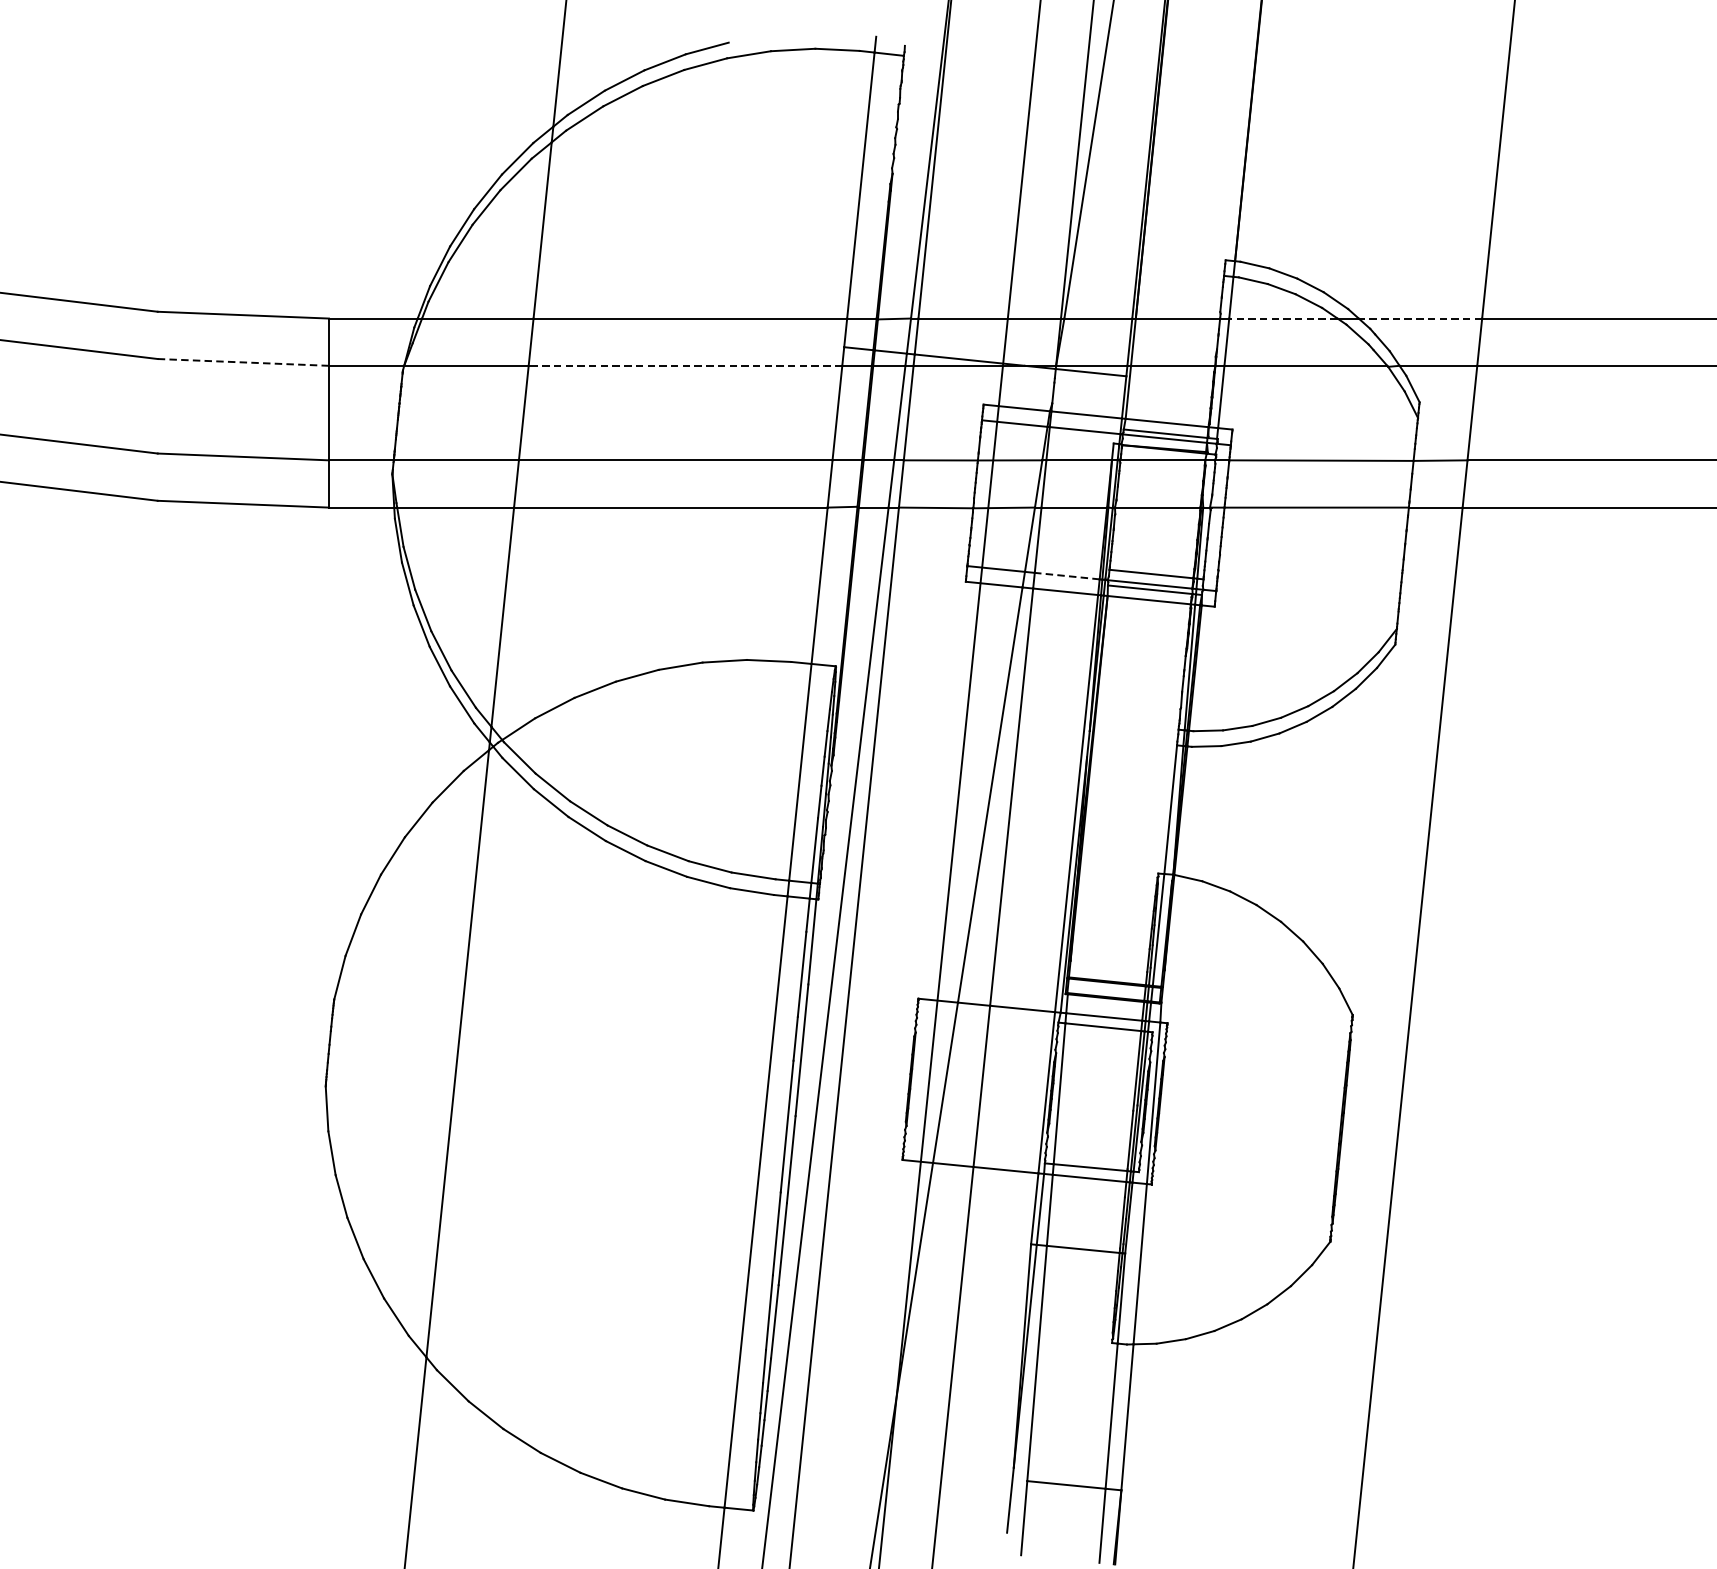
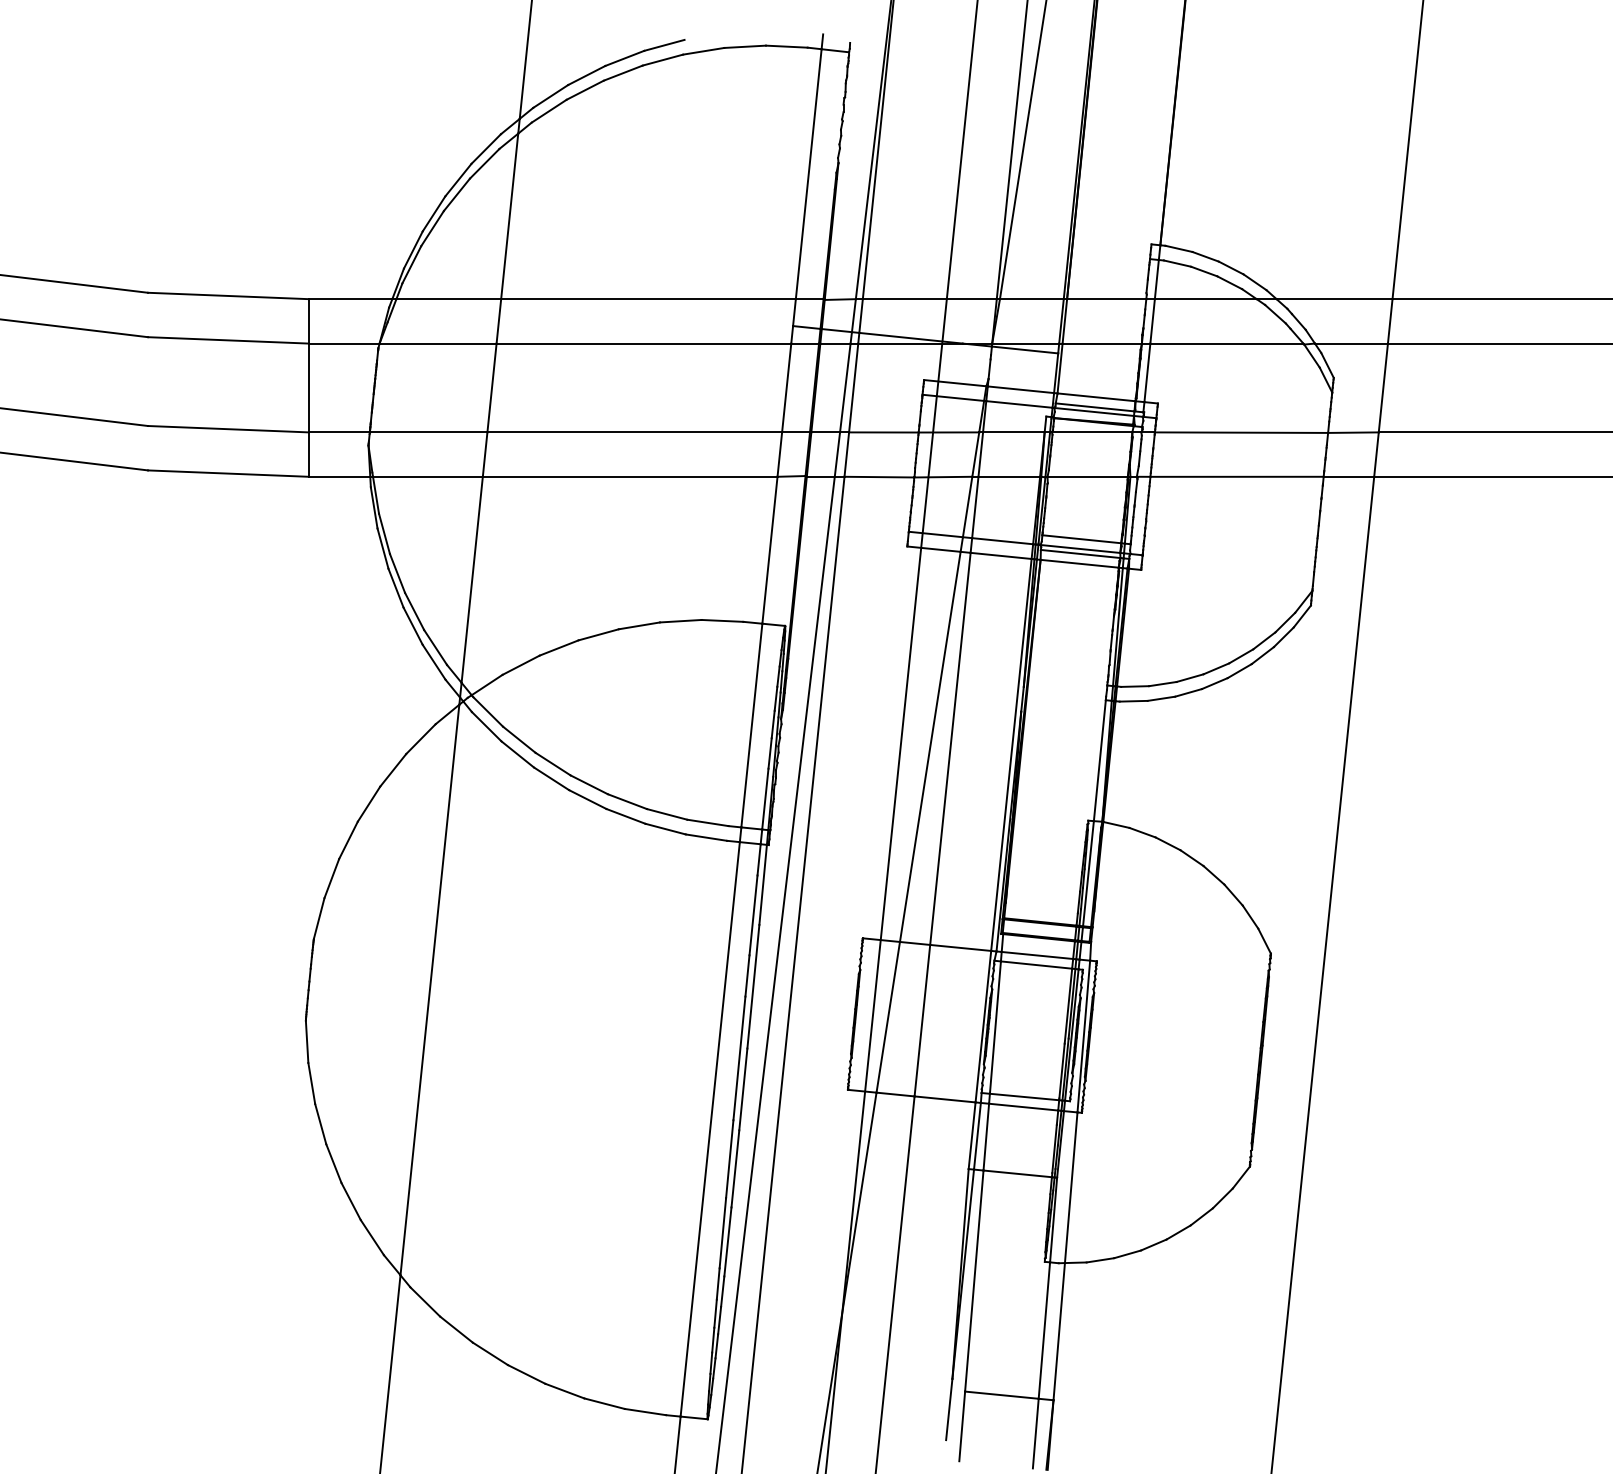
line: (1283, 318) -> (1205, 299), dashed -> solid
line: (1420, 318) -> (1334, 299), dashed -> solid
line: (243, 362) -> (228, 340), dashed -> solid
line: (685, 365) -> (643, 343), dashed -> solid
line: (1067, 576) -> (1002, 541), dashed -> solid

